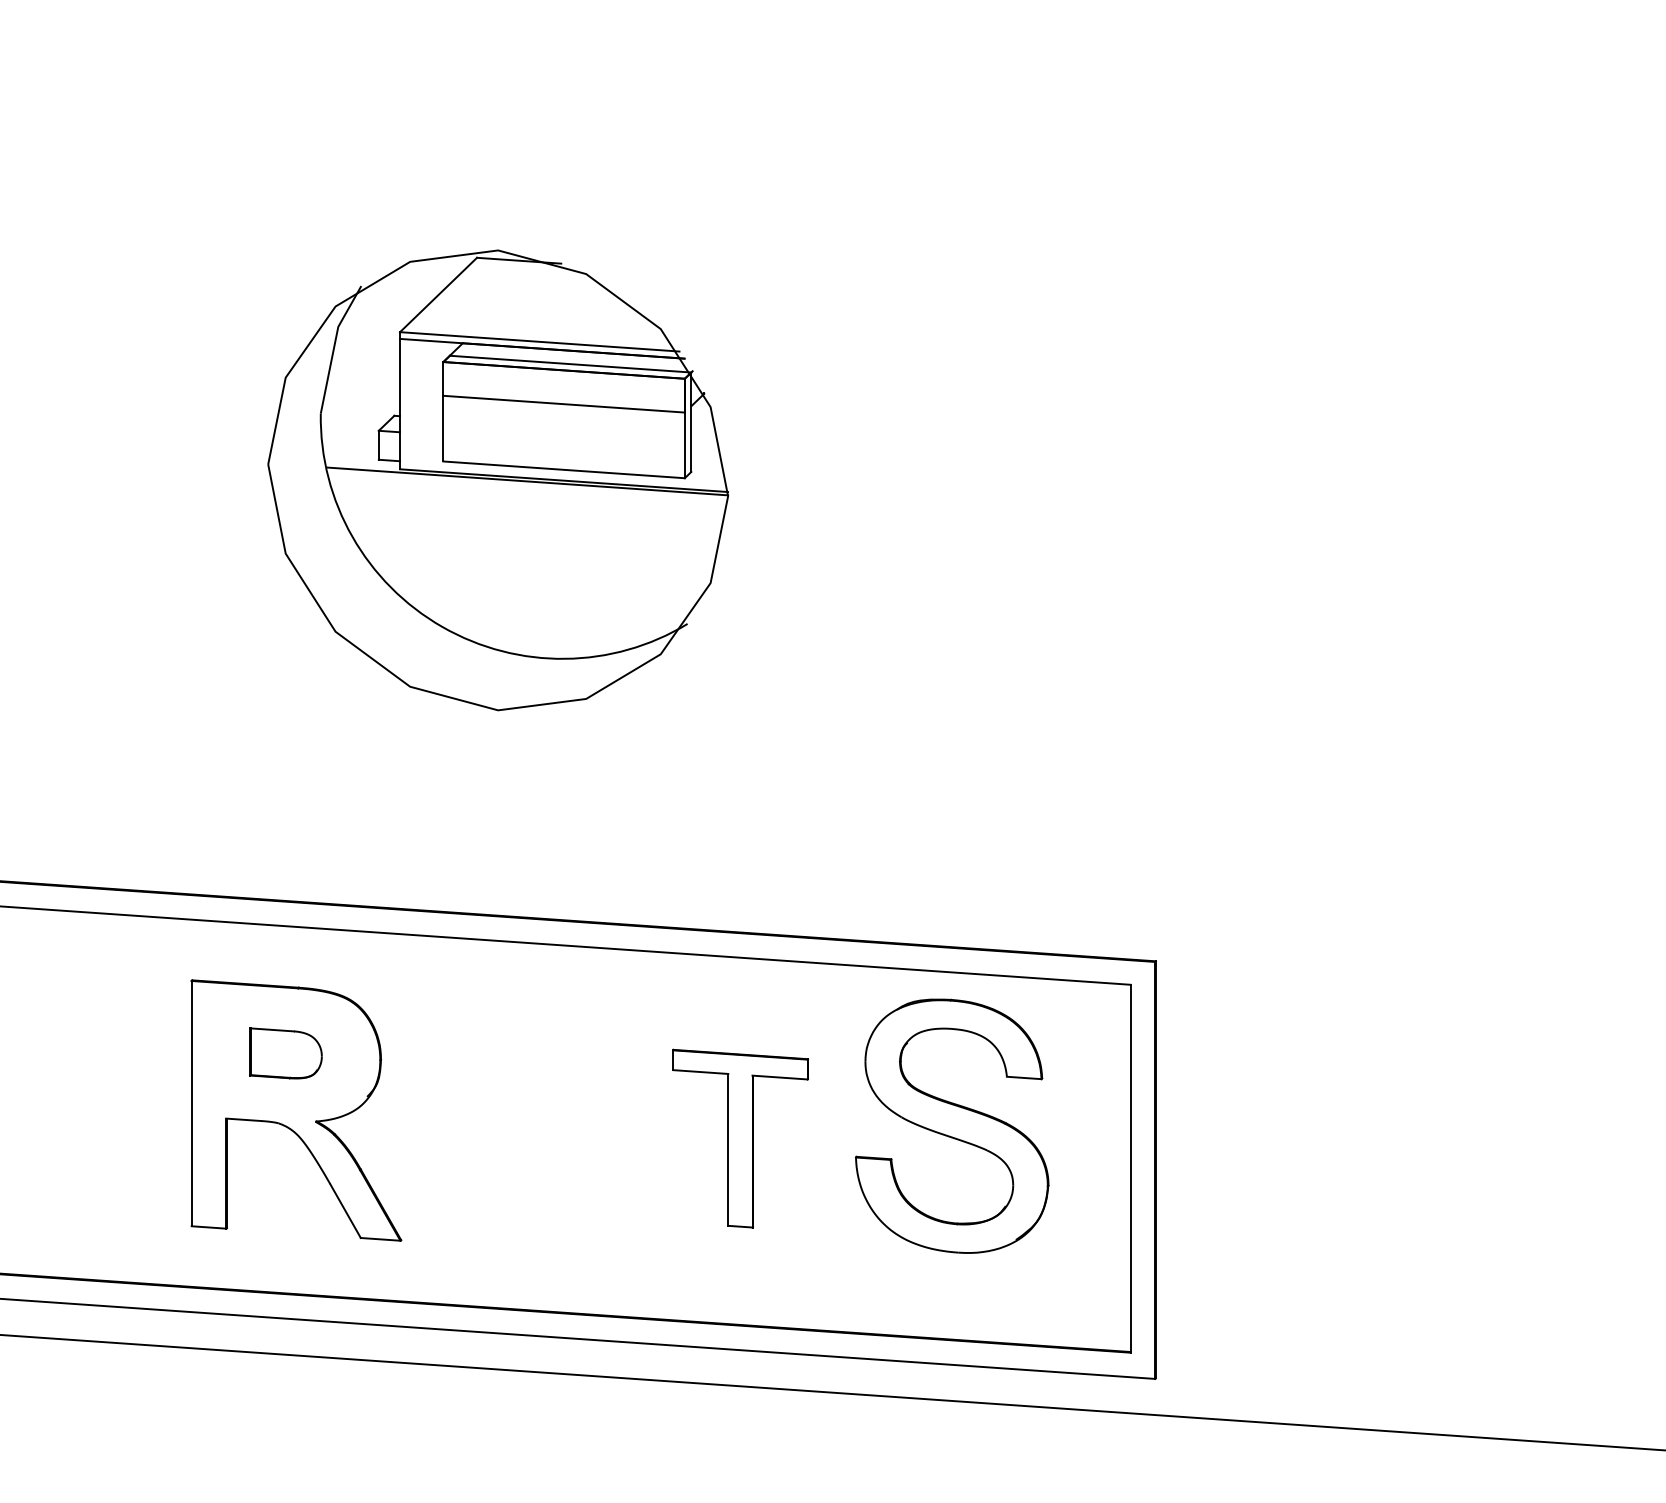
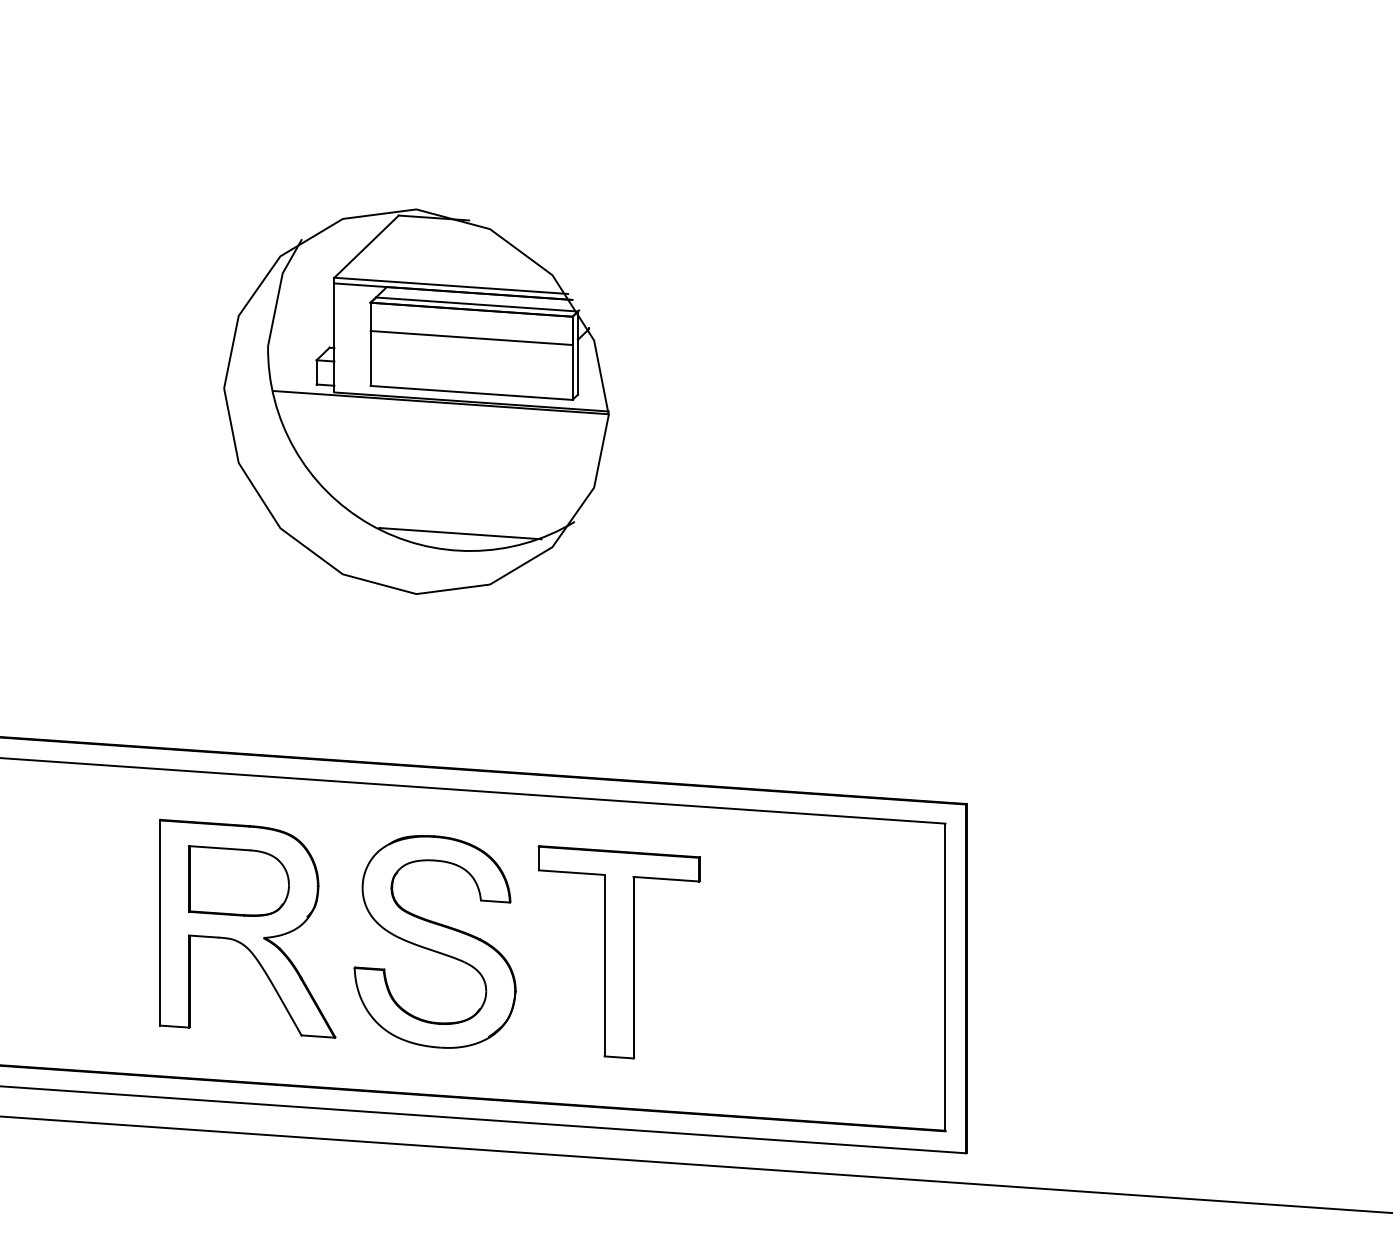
line: (550, 637) -> (460, 533), added
part: (285, 1052) -> (238, 880), size x1.67
part: (951, 1125) -> (434, 941), moved
part: (739, 1138) -> (618, 952), size x1.43

